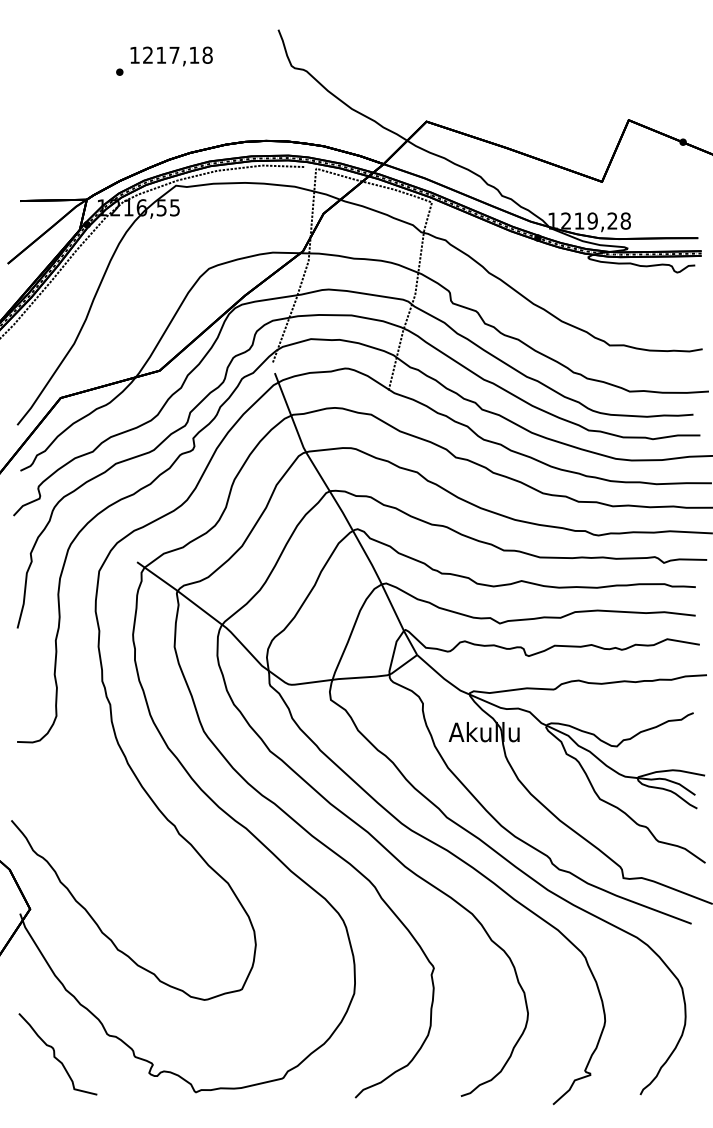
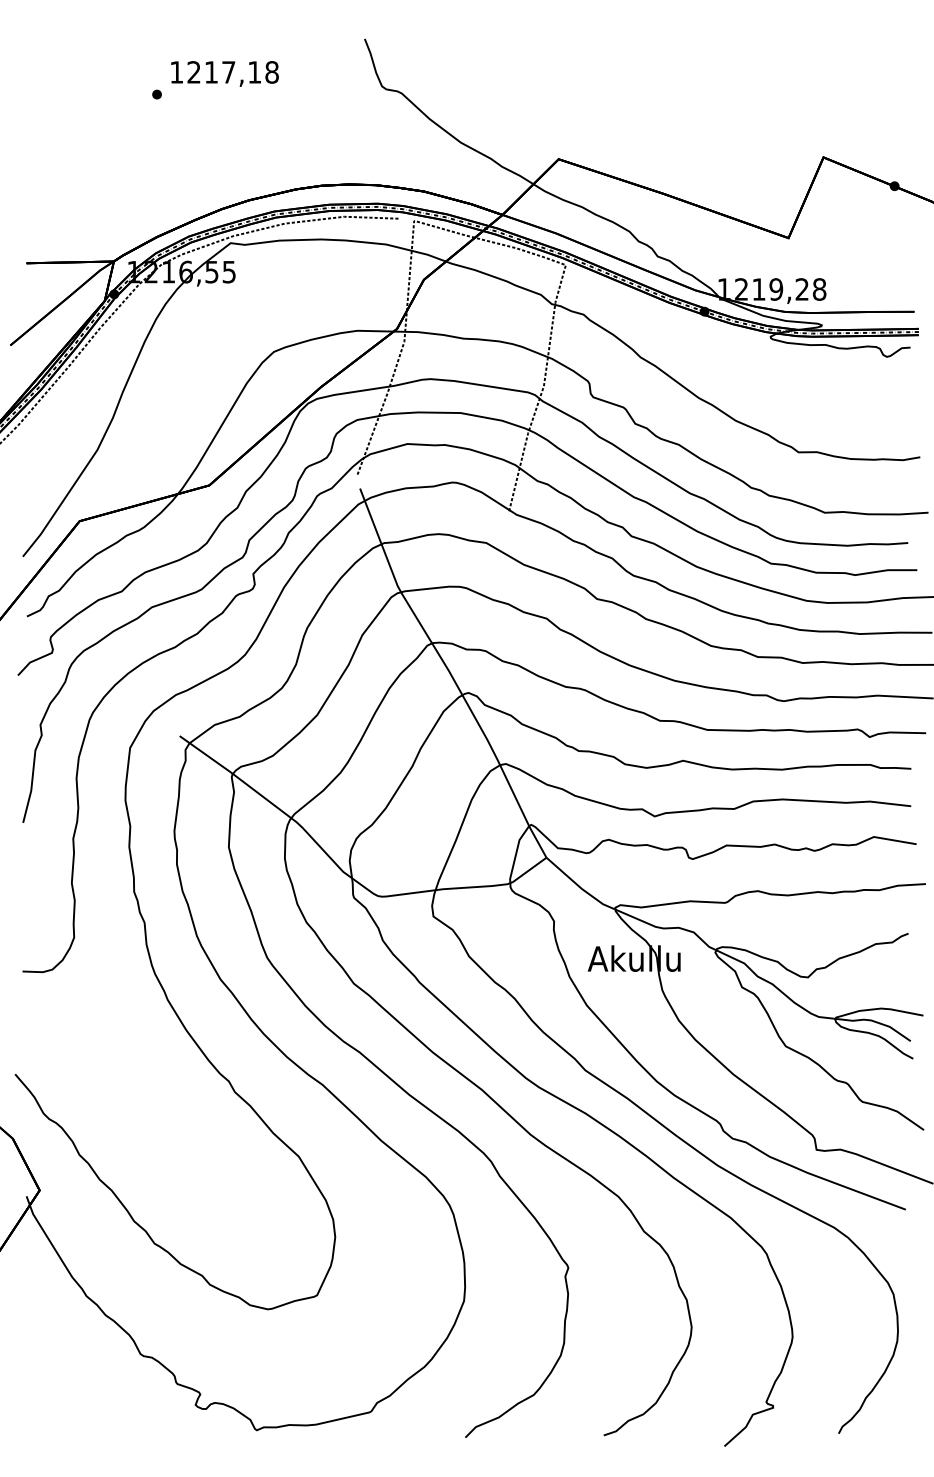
curve: (55, 1054) -> (72, 1380), removed

